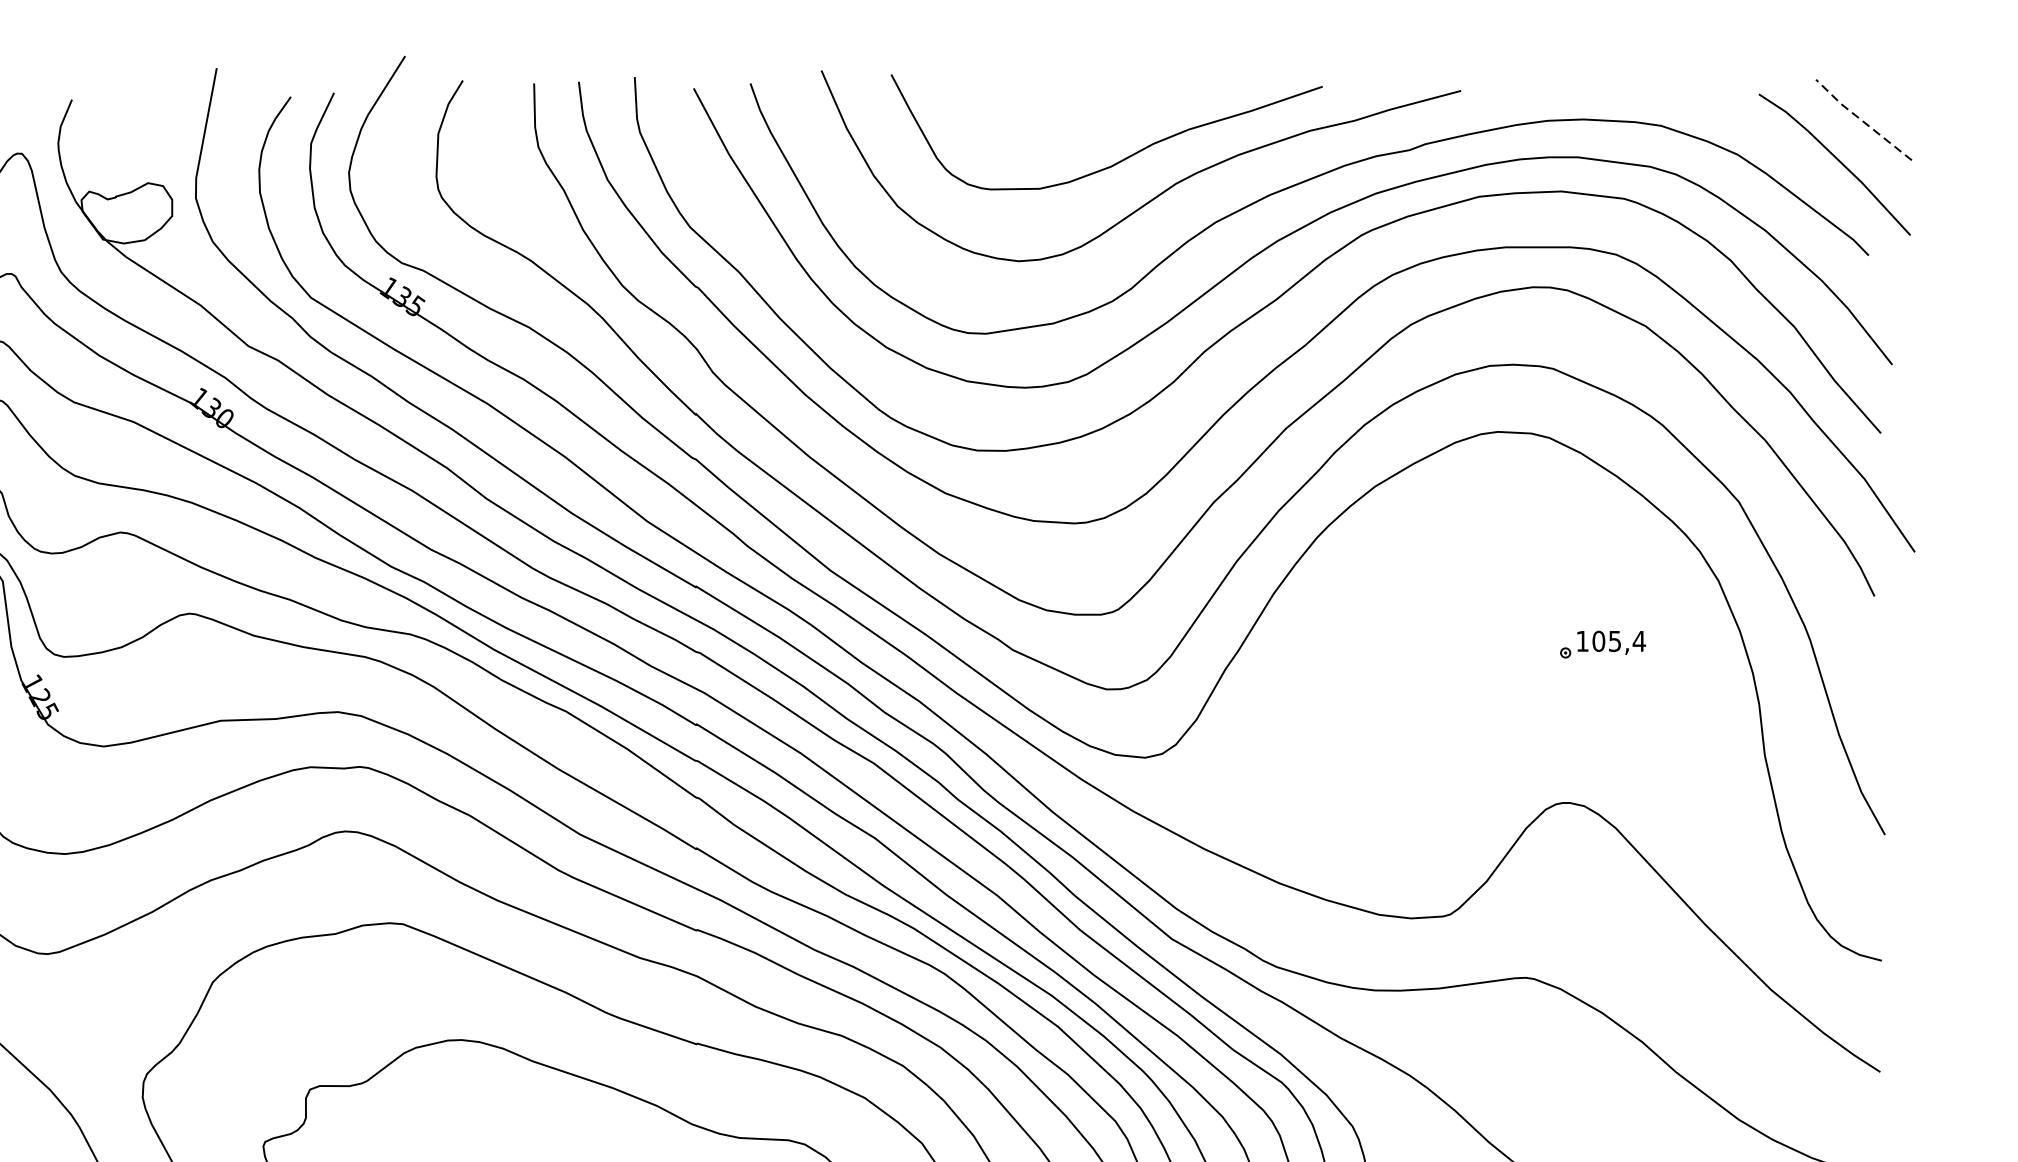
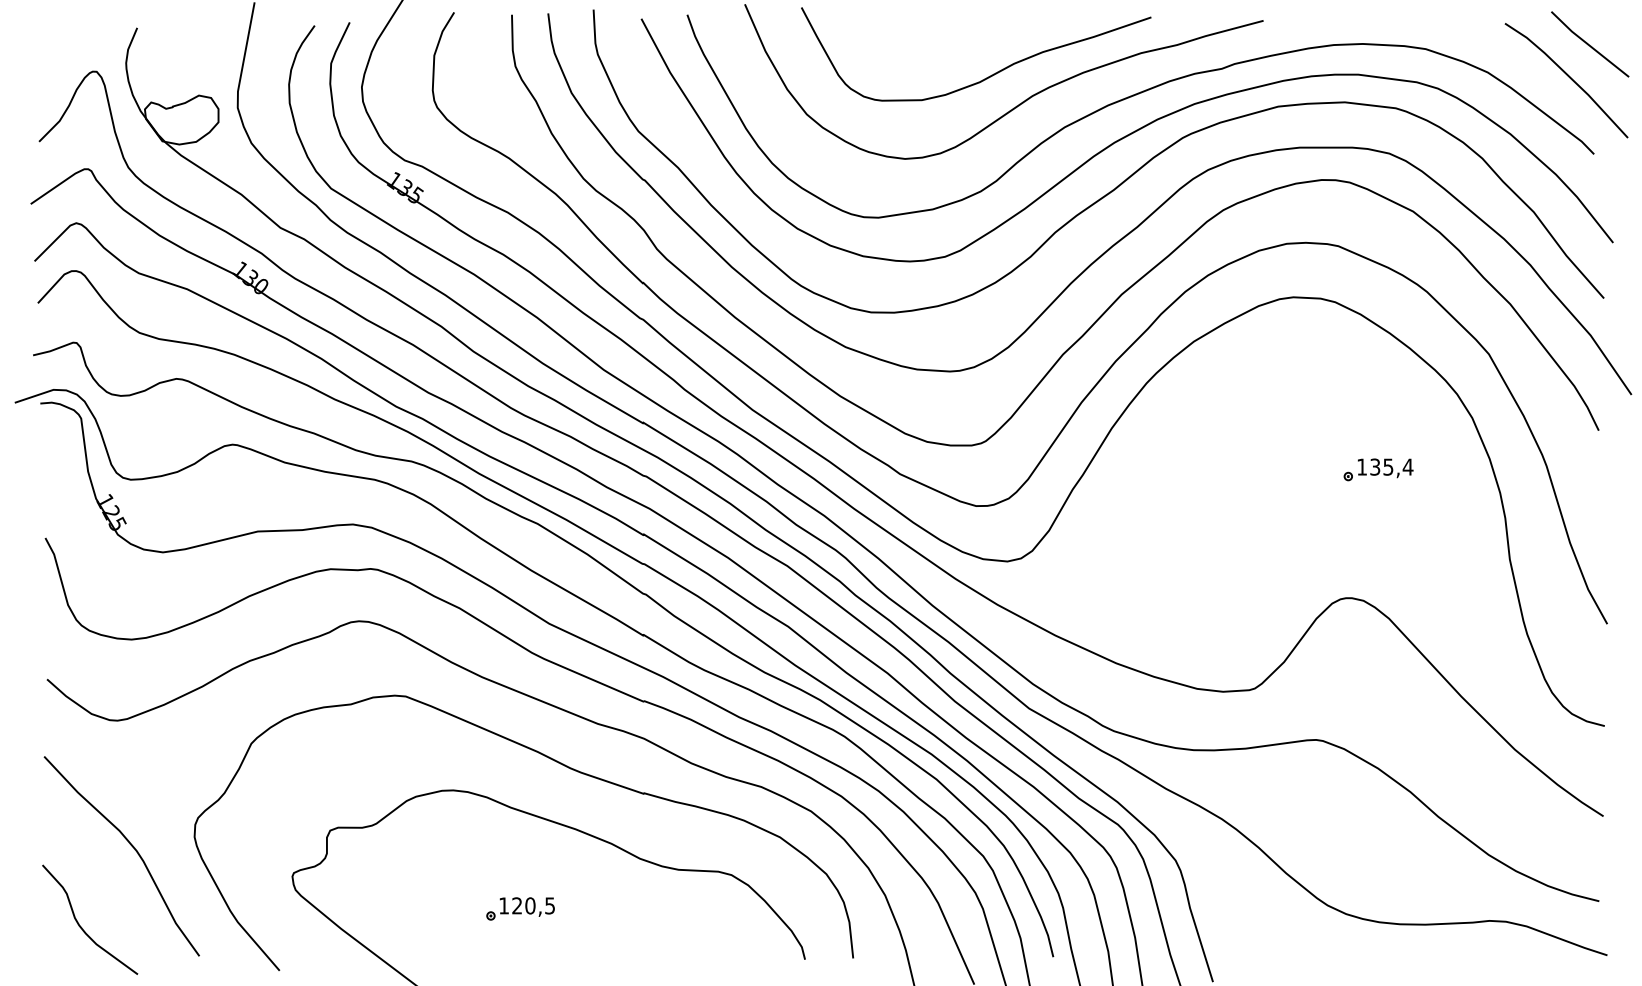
line: (1861, 121) -> (1588, 45), dashed -> solid
text: (1599, 640) -> (1375, 466), 105,4 -> 135,4

